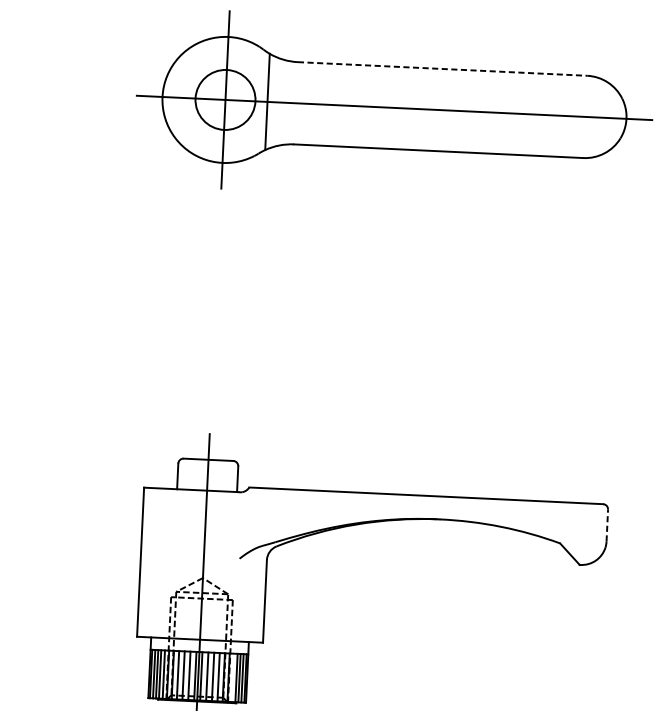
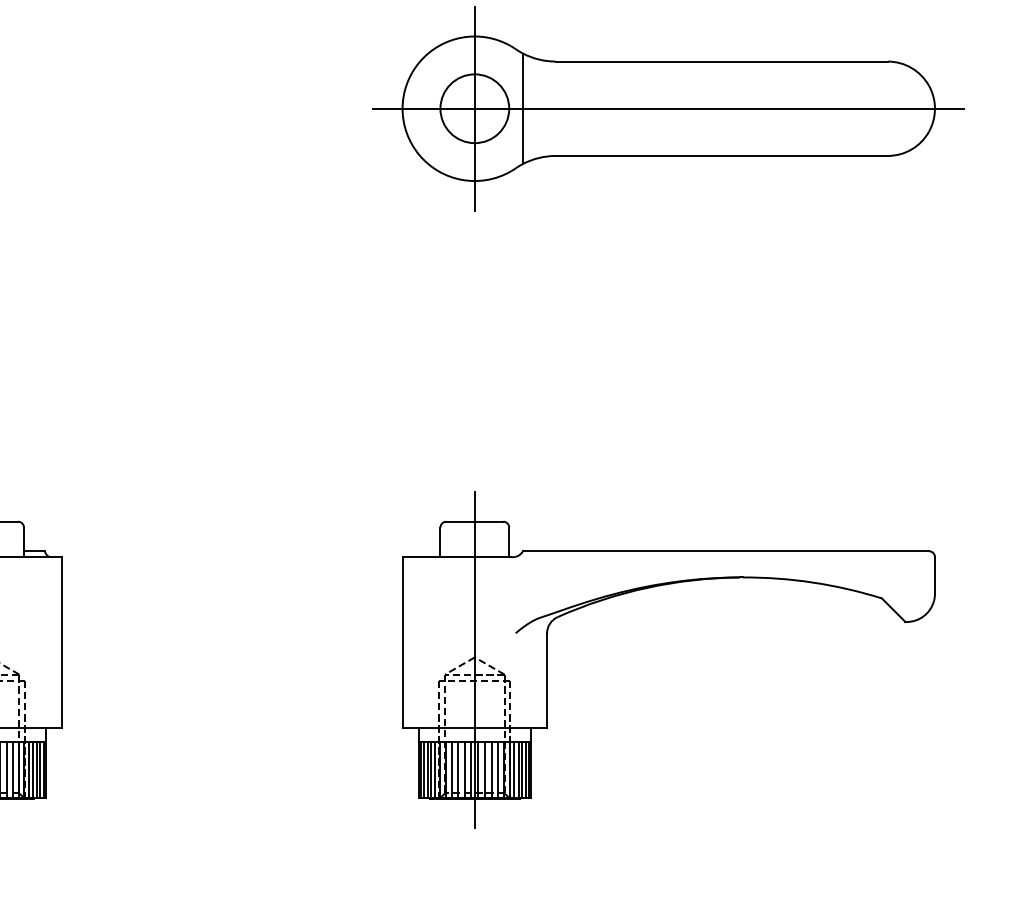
line: (443, 68) -> (722, 61), dashed -> solid
line: (606, 524) -> (934, 574), dashed -> solid
line: (232, 677) -> (514, 769), added

